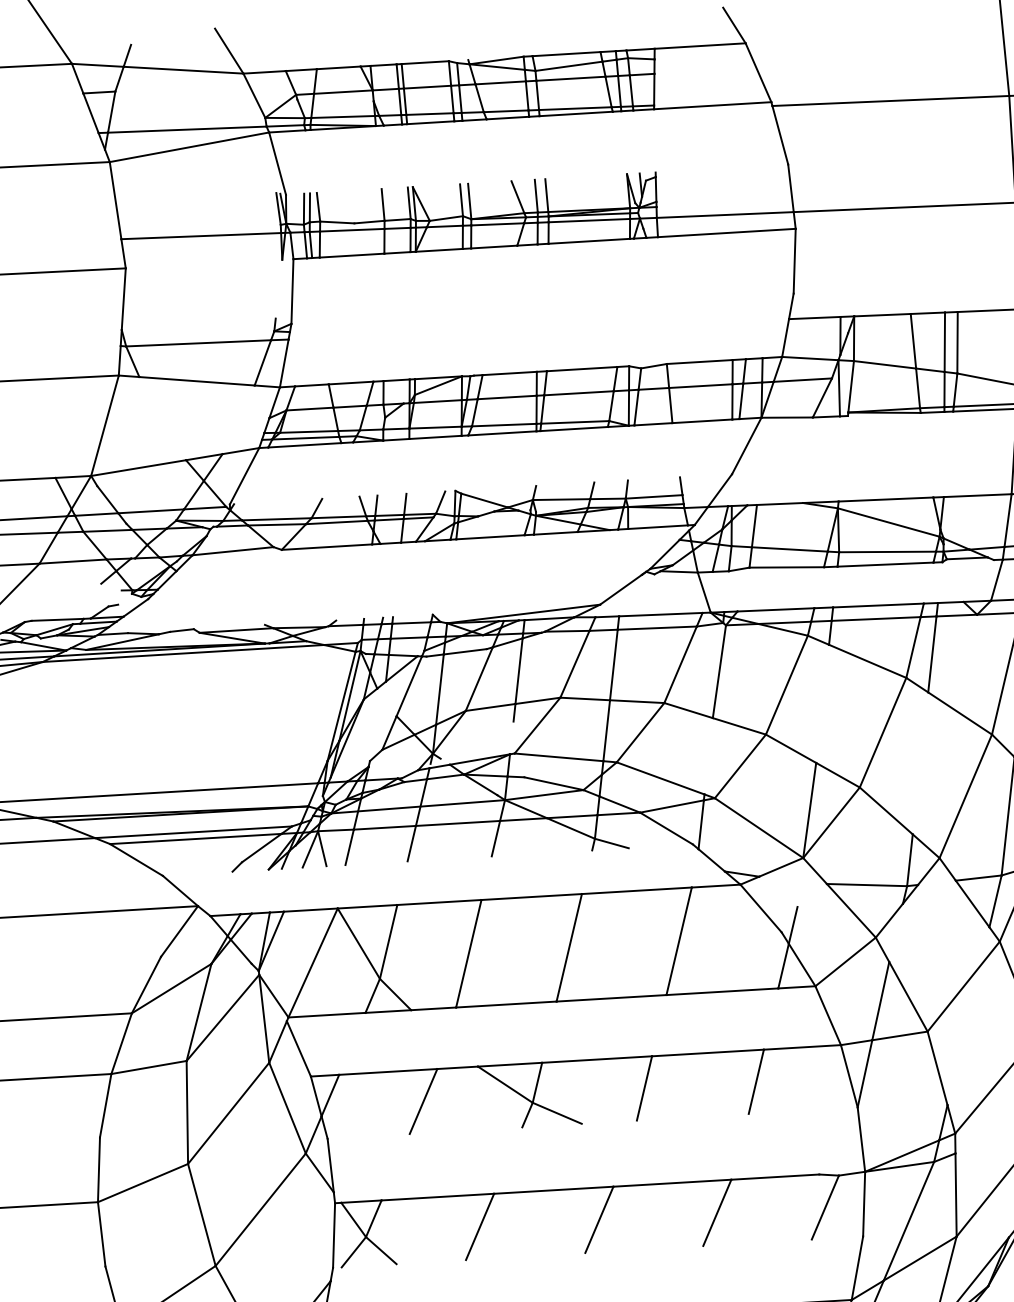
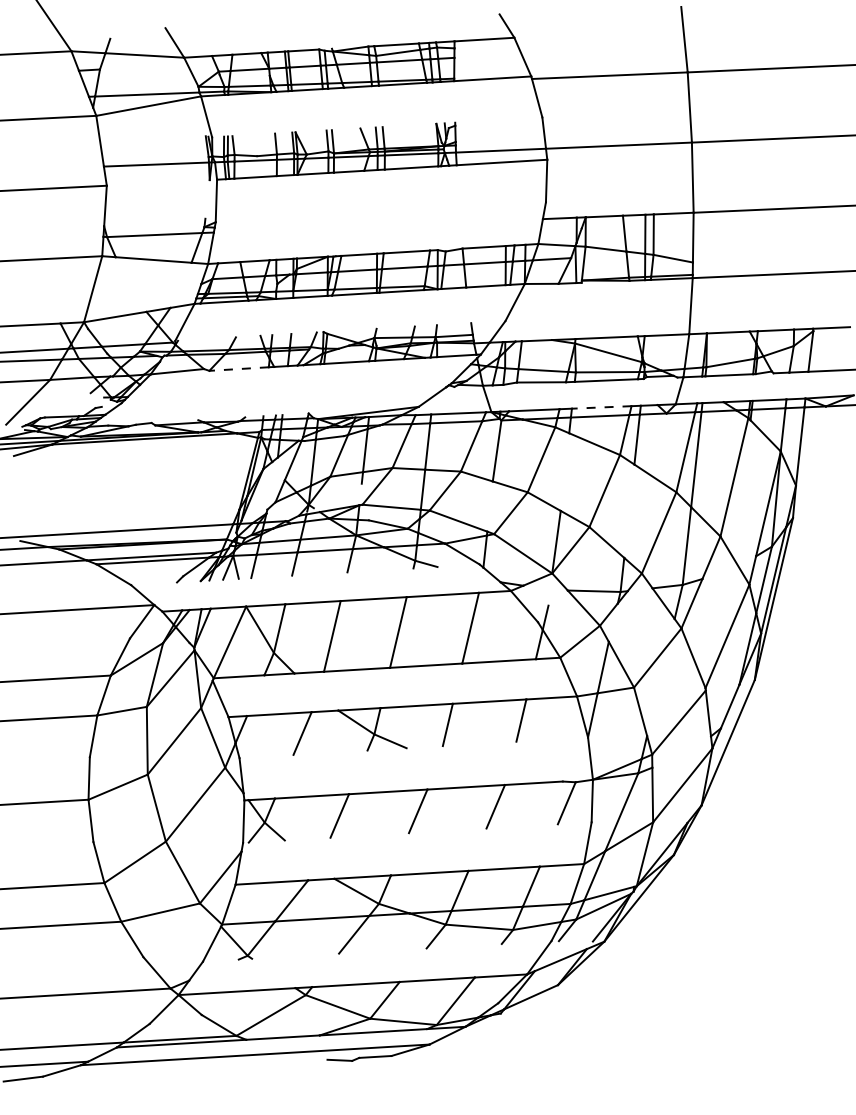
line: (327, 547) -> (239, 369), solid -> dashed
line: (878, 605) -> (601, 407), solid -> dashed

